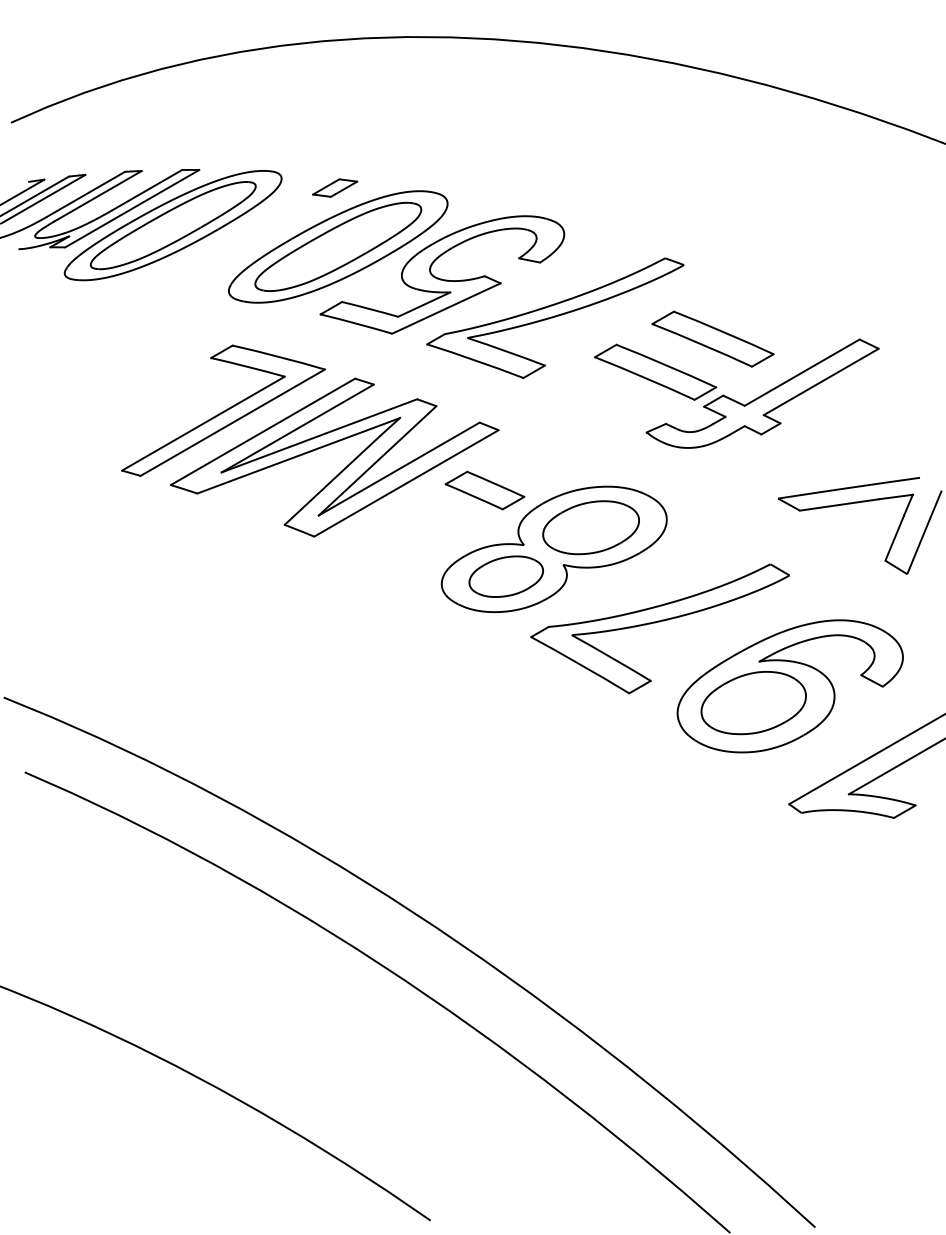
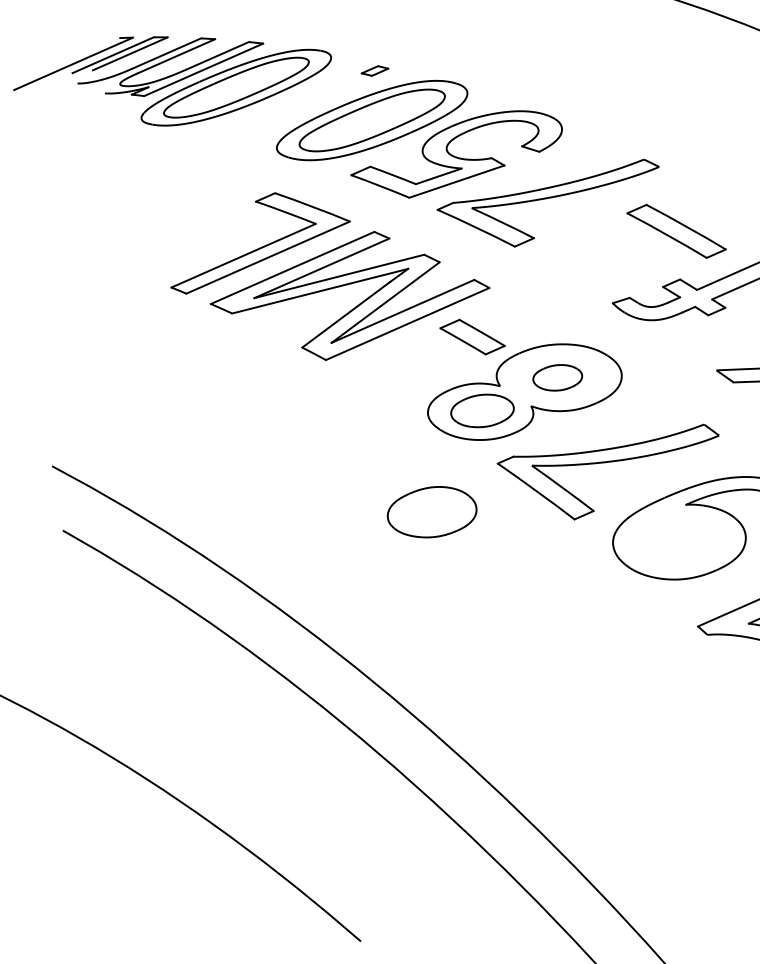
part: (335, 187) -> (375, 70), size x0.7
part: (655, 371) -> (625, 253), removed
part: (590, 527) -> (557, 377), size x0.6
part: (753, 703) -> (432, 512), moved

